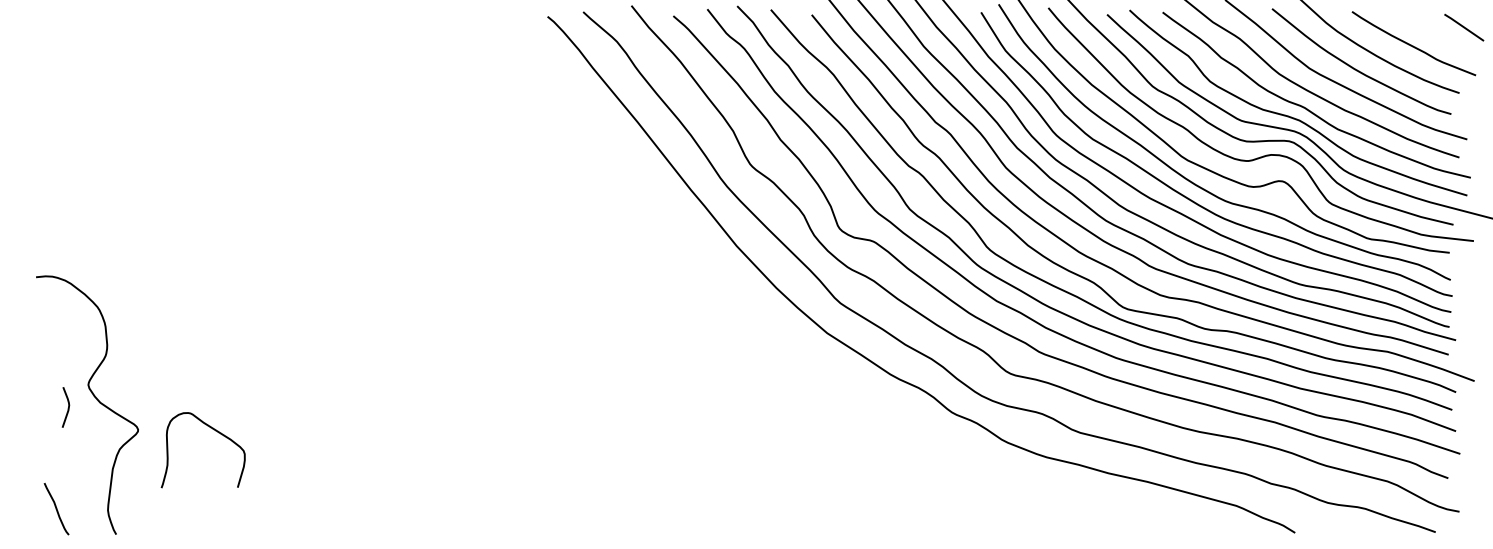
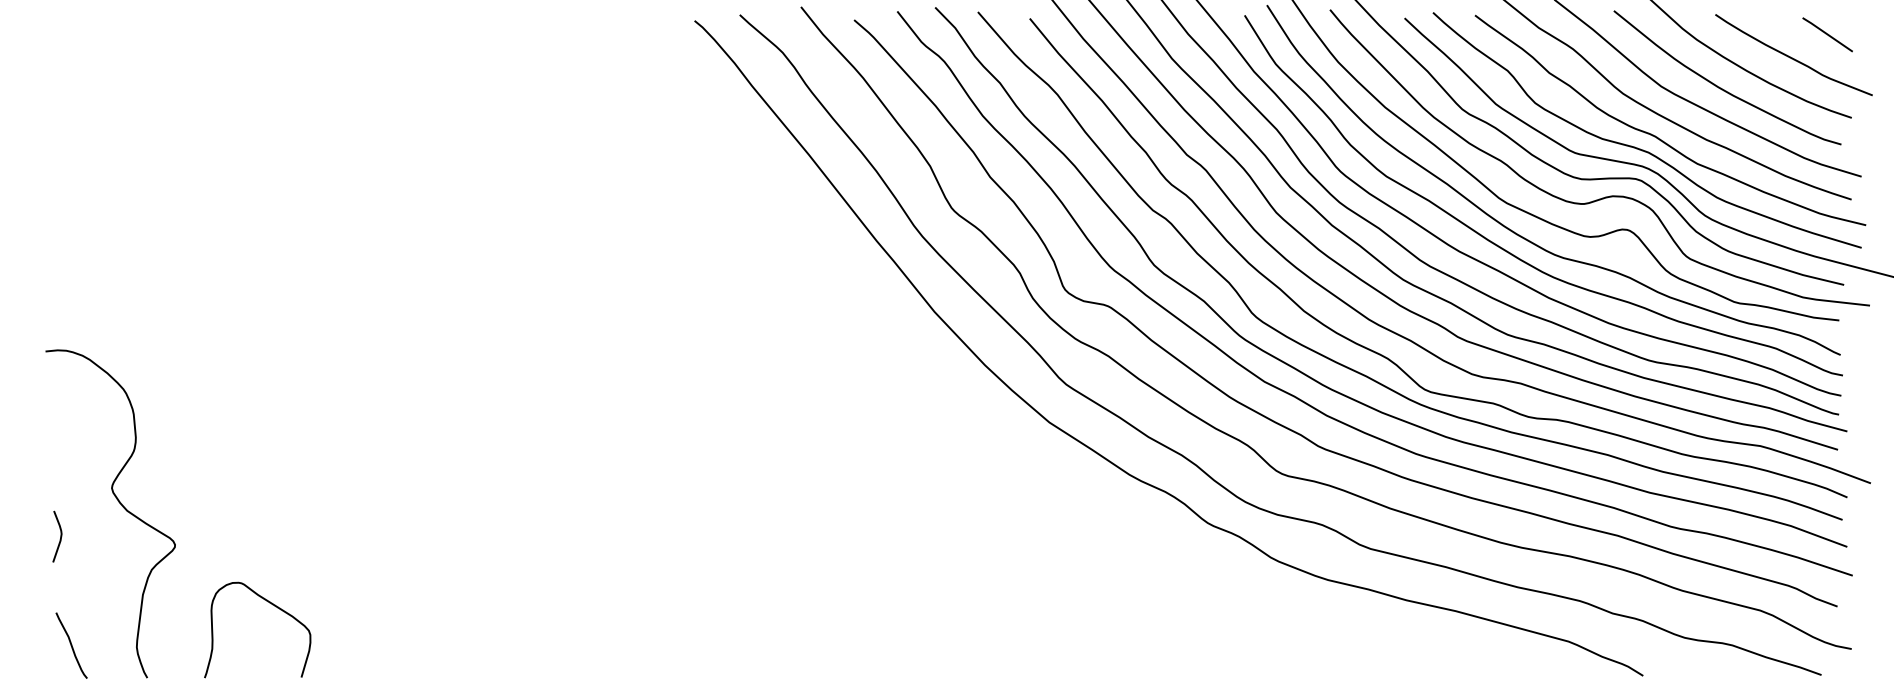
line: (1464, 27) -> (1827, 34), moved
curve: (68, 407) -> (60, 536), moved
curve: (214, 430) -> (272, 605), moved

